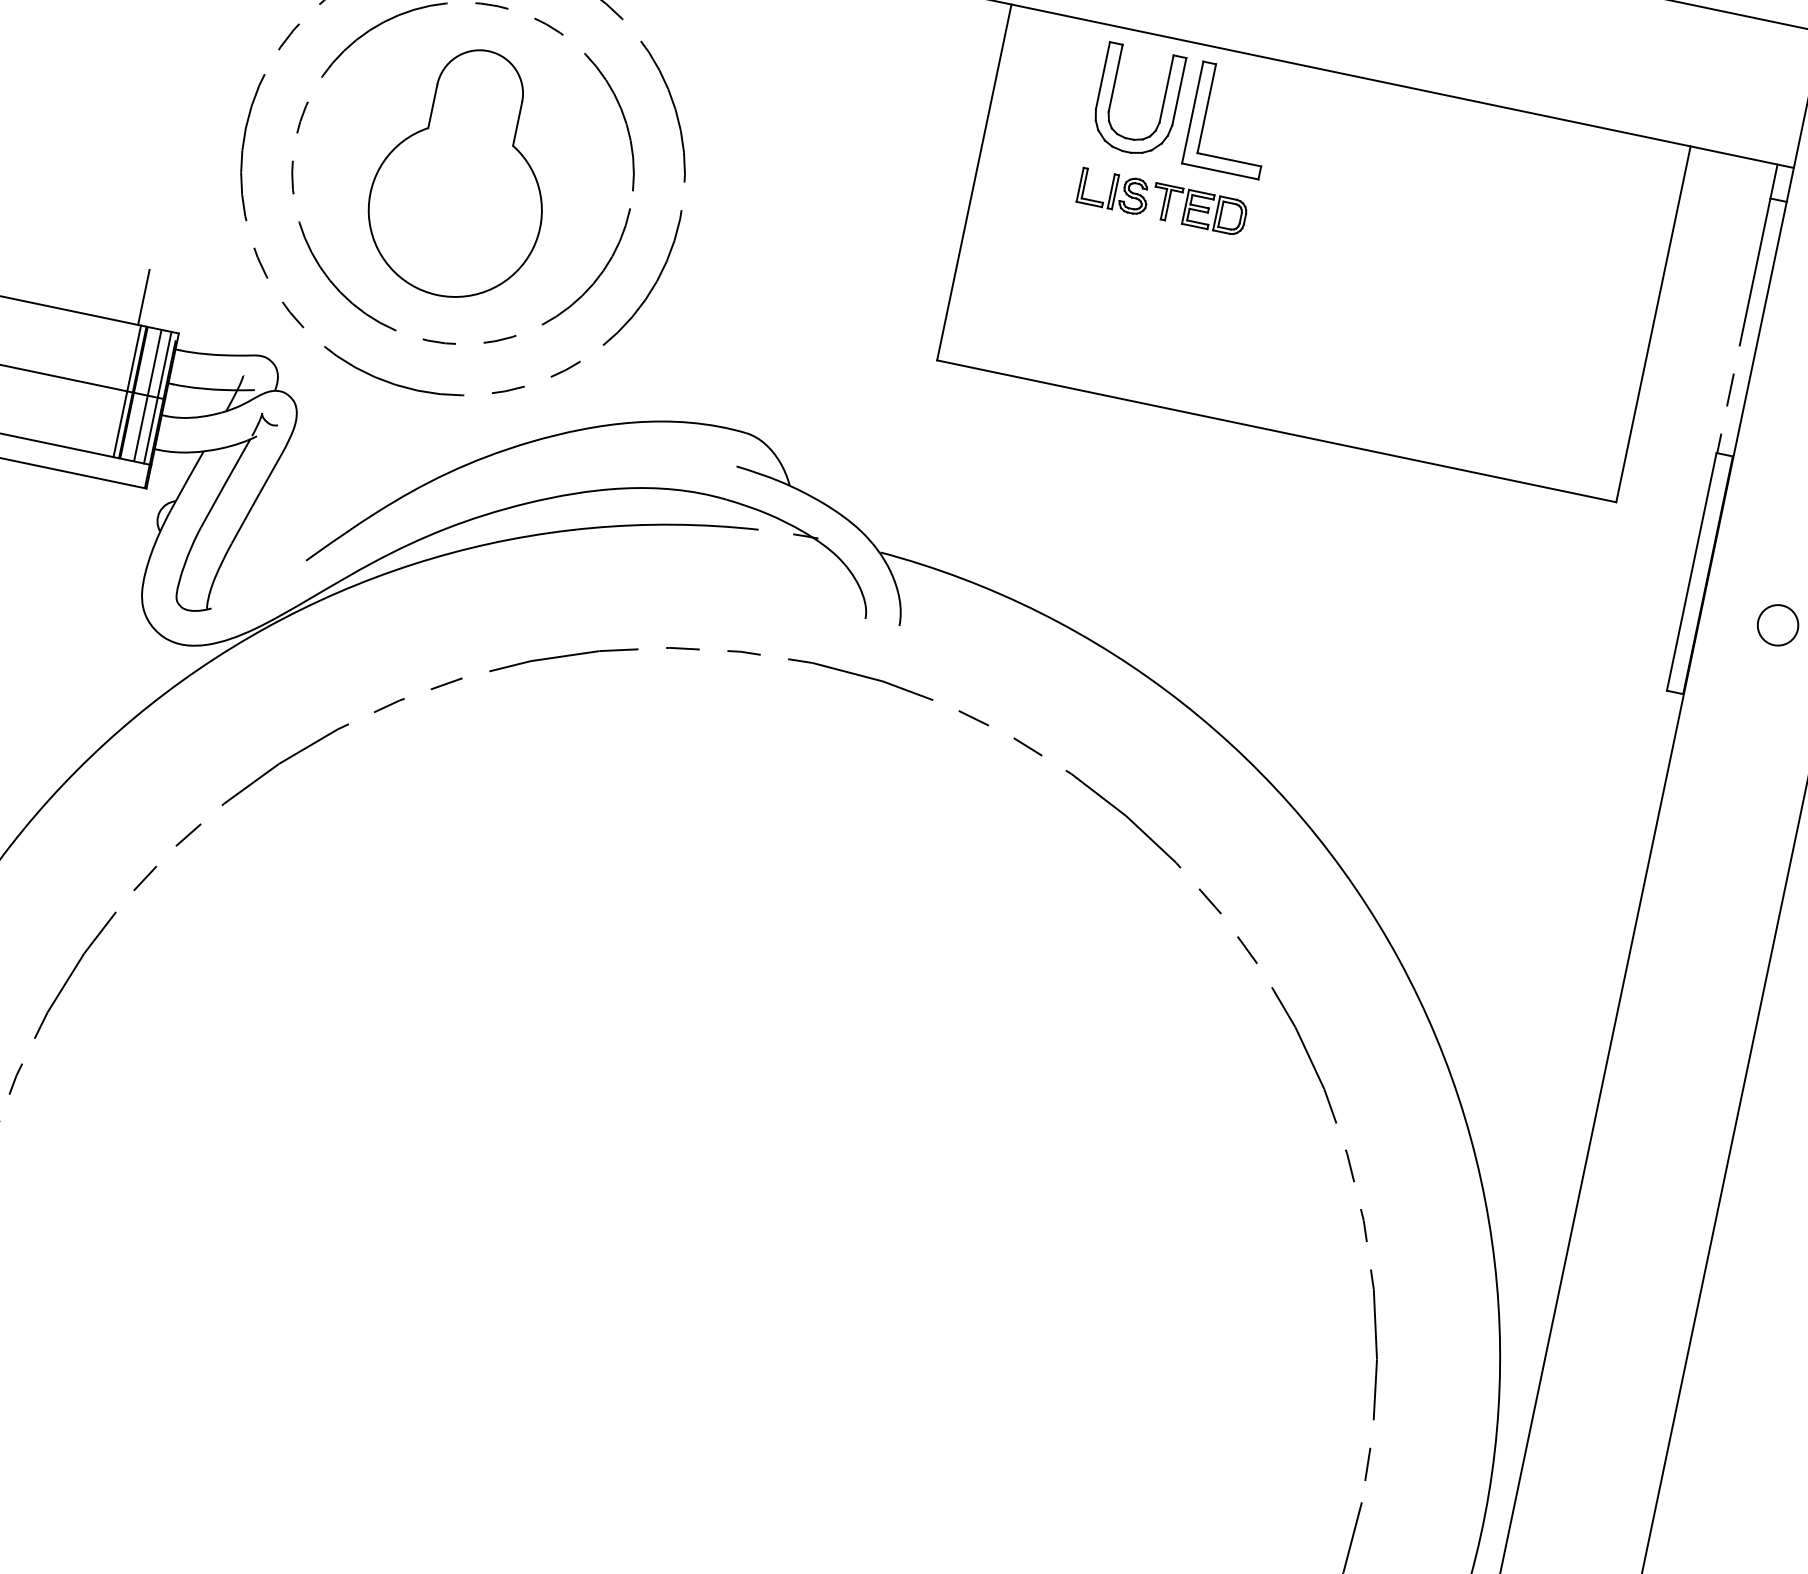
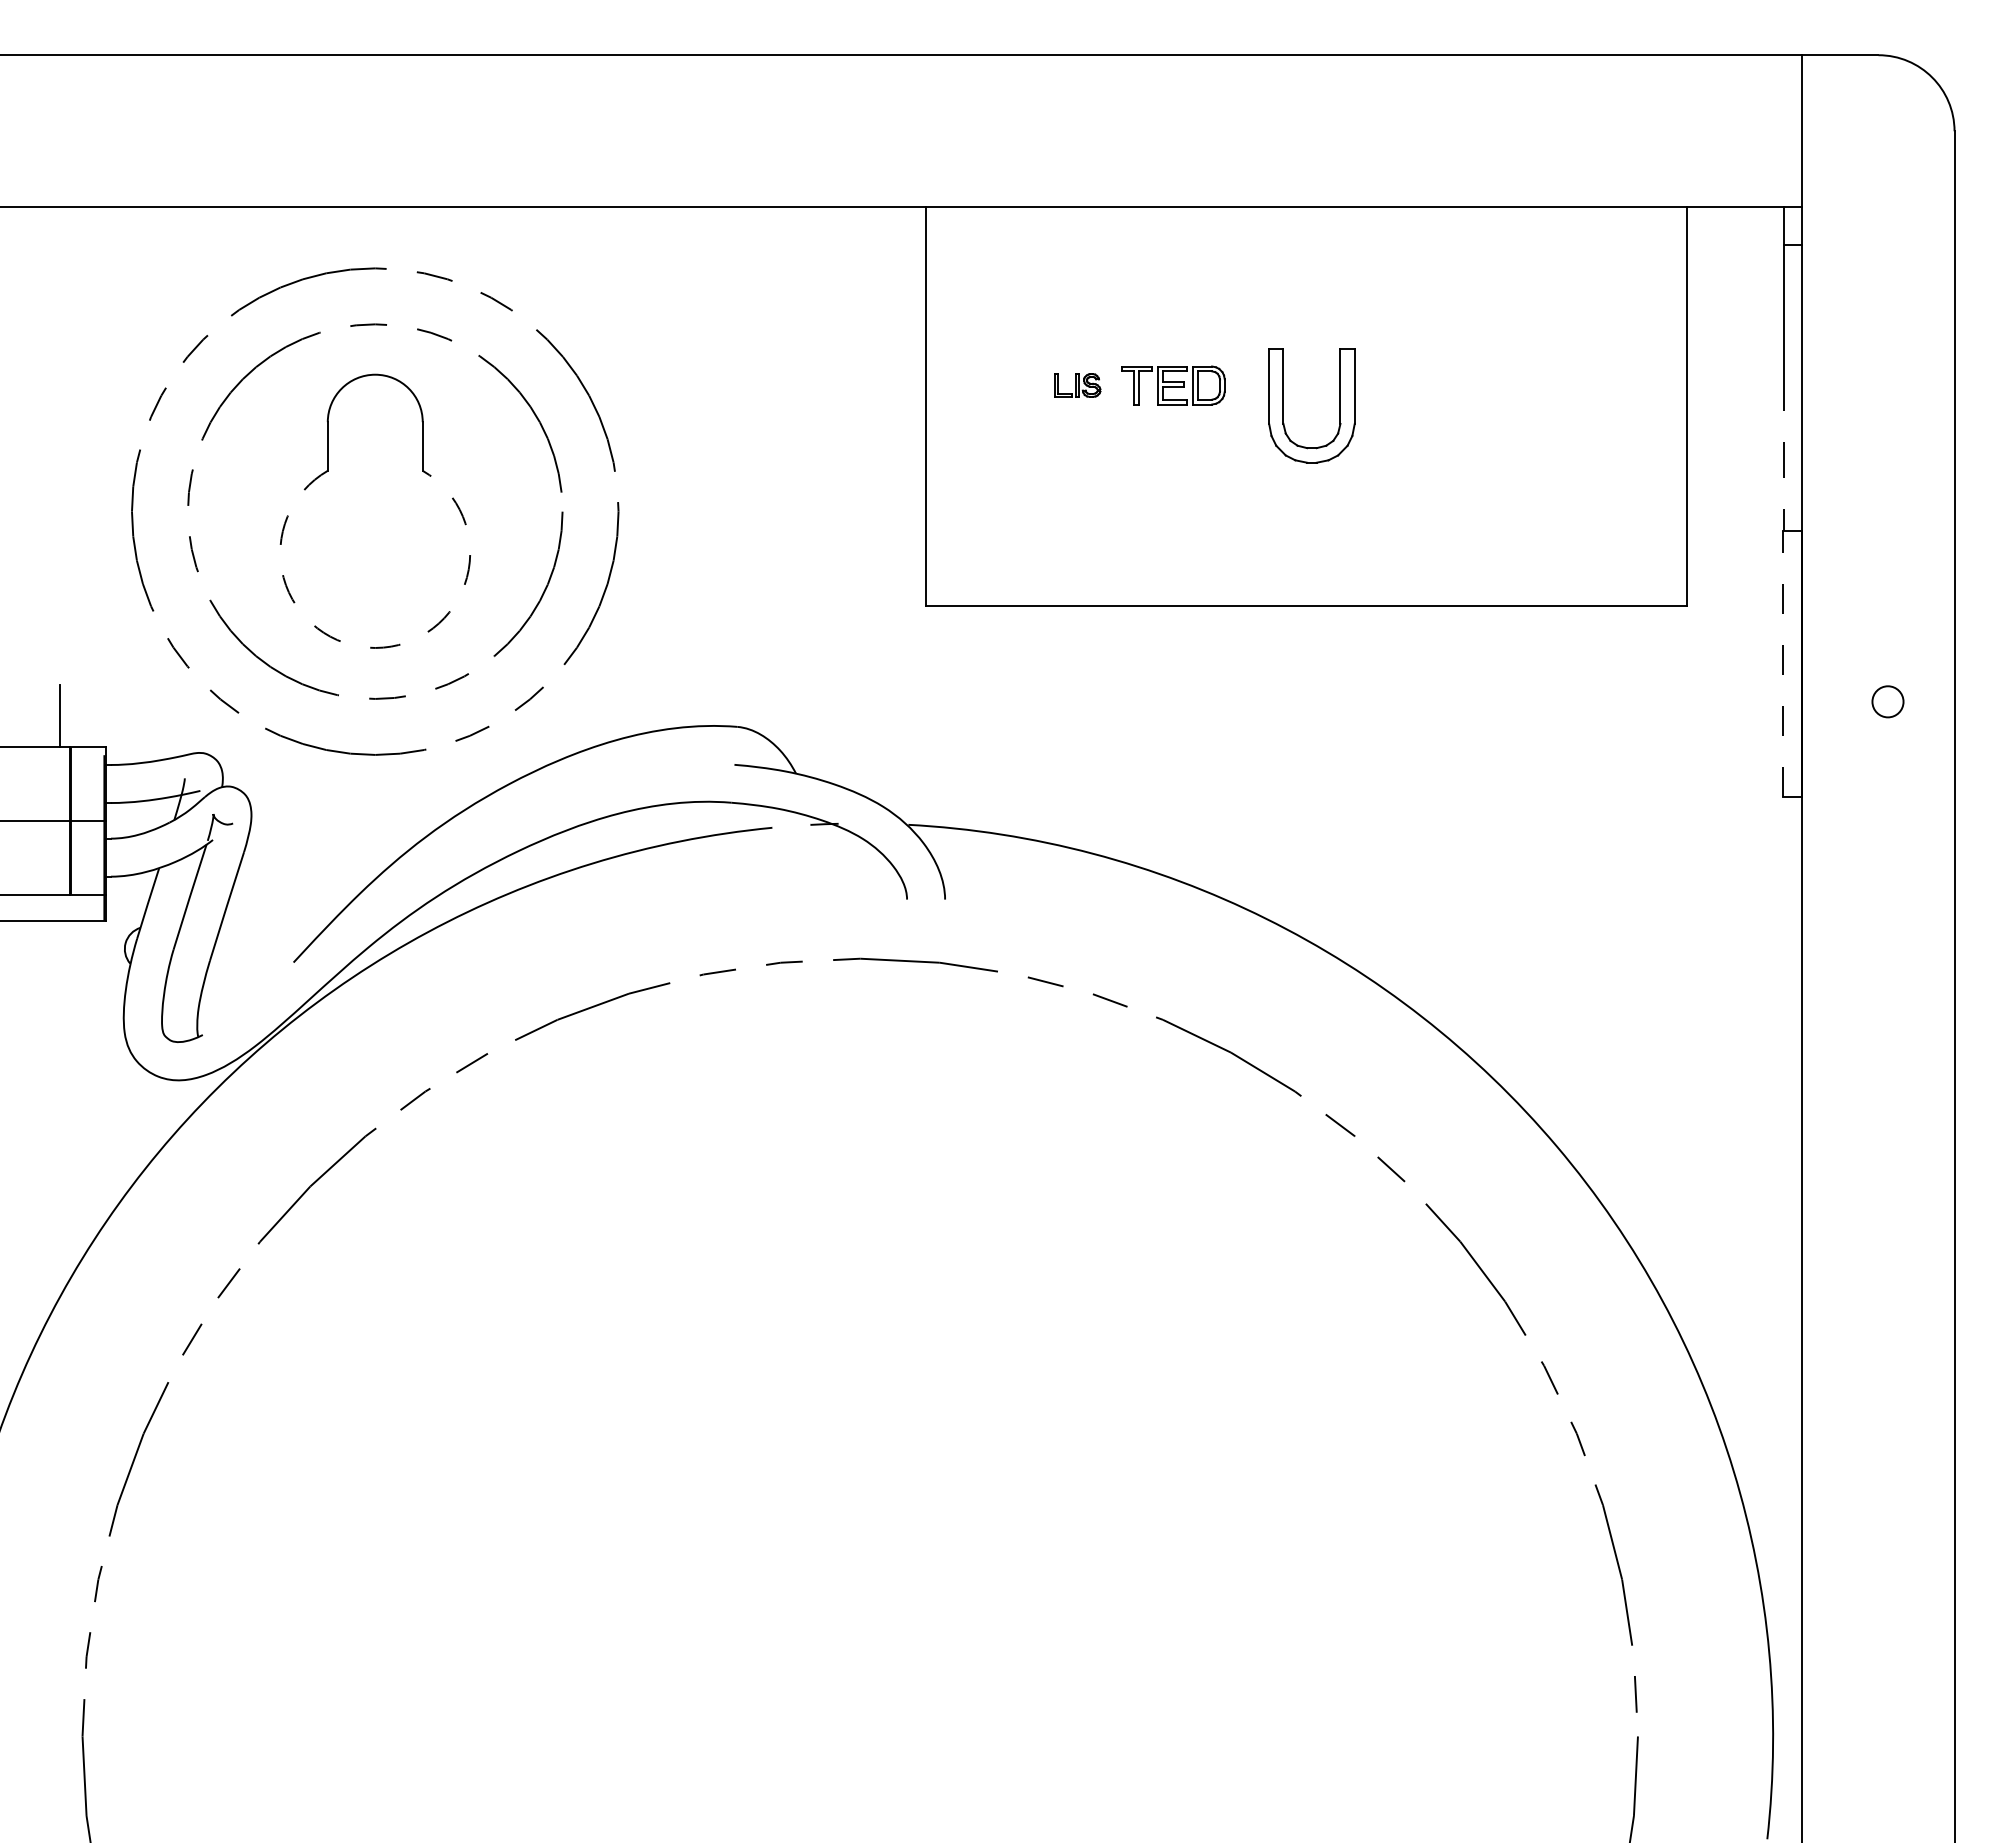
part: (1112, 95) -> (1283, 405), moved
part: (1205, 115) -> (1159, 282), removed
part: (1113, 191) -> (1077, 385), size x0.6
arc: (437, 294) -> (375, 647), solid -> dashed
line: (127, 391) -> (63, 820), removed
line: (147, 395) -> (86, 820), removed
line: (157, 397) -> (97, 820), removed
line: (1691, 571) -> (1783, 663), solid -> dashed
circle: (1777, 624) -> (1887, 701), size x0.7

